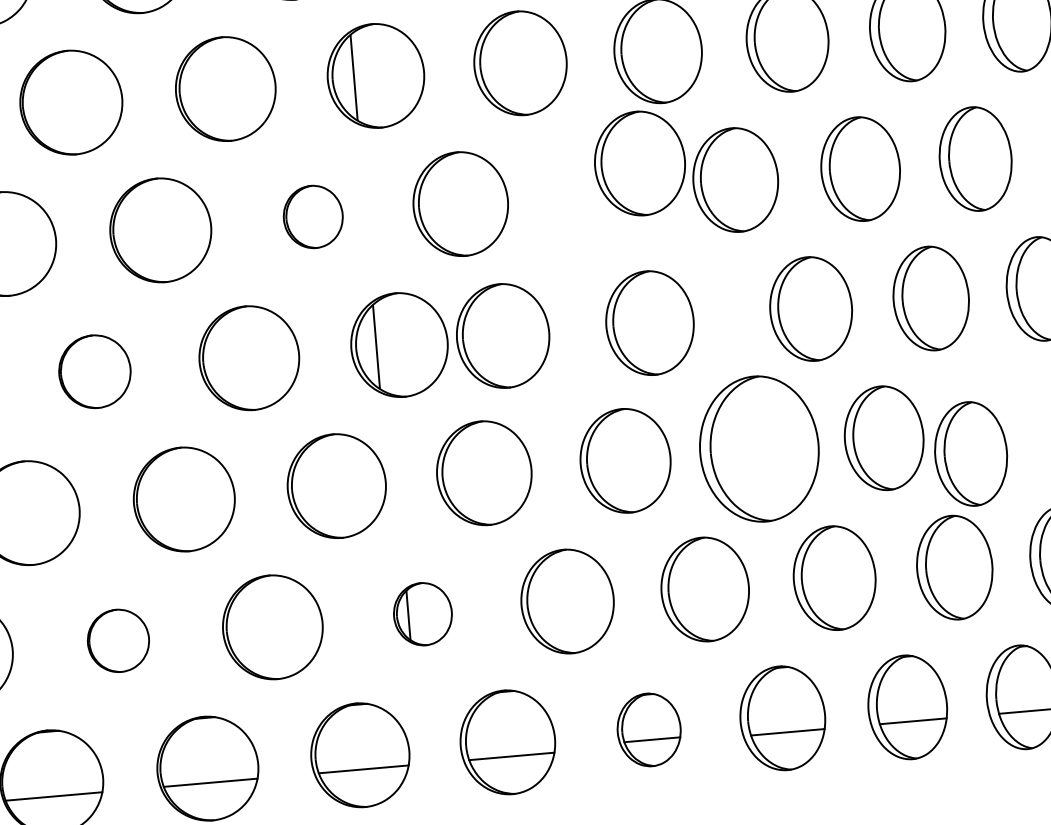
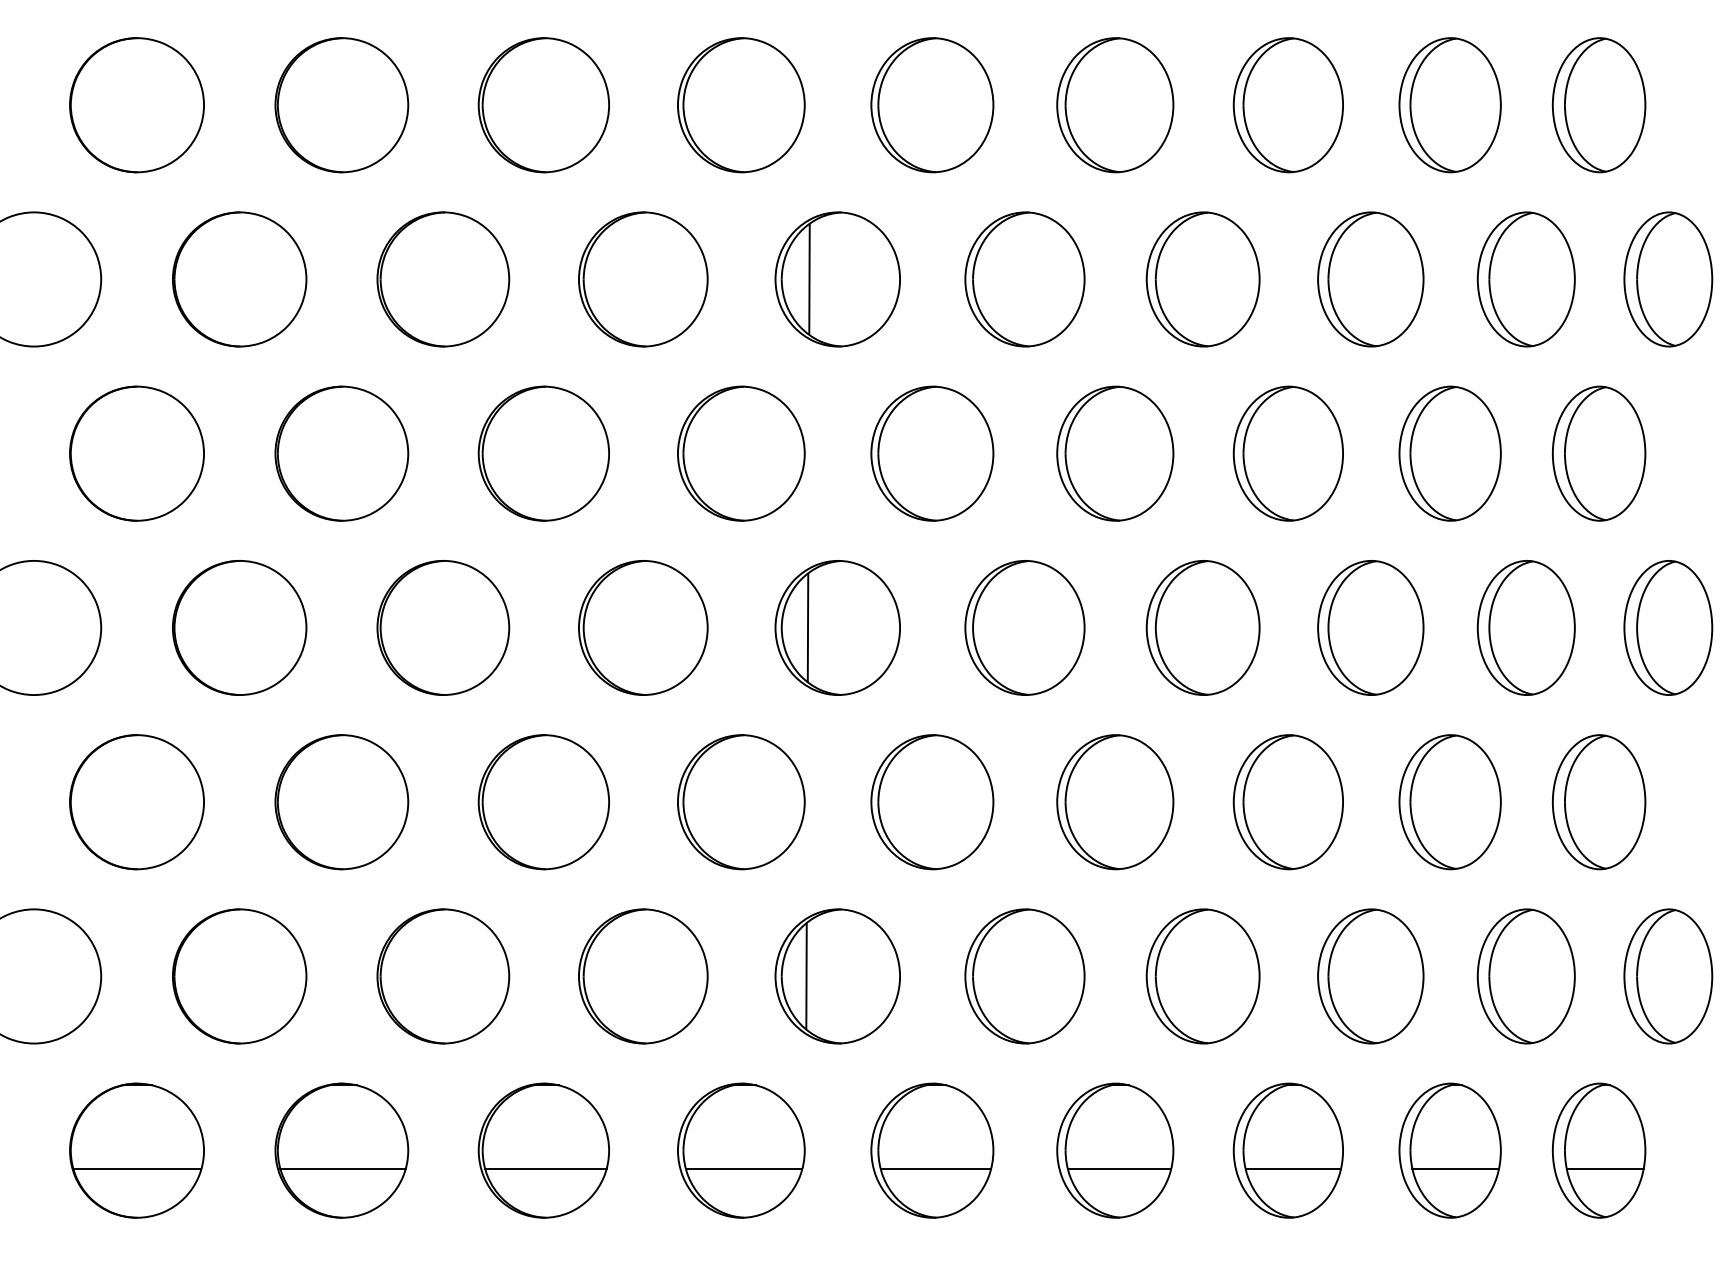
part: (640, 163) -> (1115, 453), moved
part: (313, 216) -> (741, 453), size x1.67
part: (649, 322) -> (1202, 627), moved
part: (502, 335) -> (1024, 627), moved
part: (94, 371) -> (443, 627), size x1.43
part: (758, 449) -> (1287, 802), size x0.71
part: (970, 454) -> (1598, 802), moved
part: (422, 614) -> (837, 976), size x1.67
part: (118, 640) -> (443, 976), size x1.67
part: (649, 729) -> (1115, 1150), size x1.43

